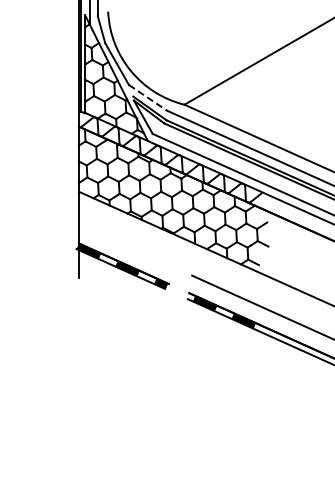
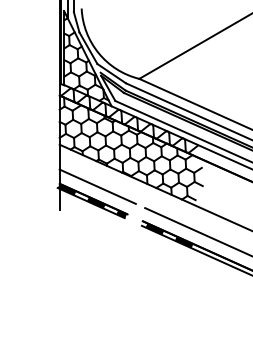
line: (147, 97) -> (111, 73), dashed -> solid
line: (129, 247) -> (97, 186), added

